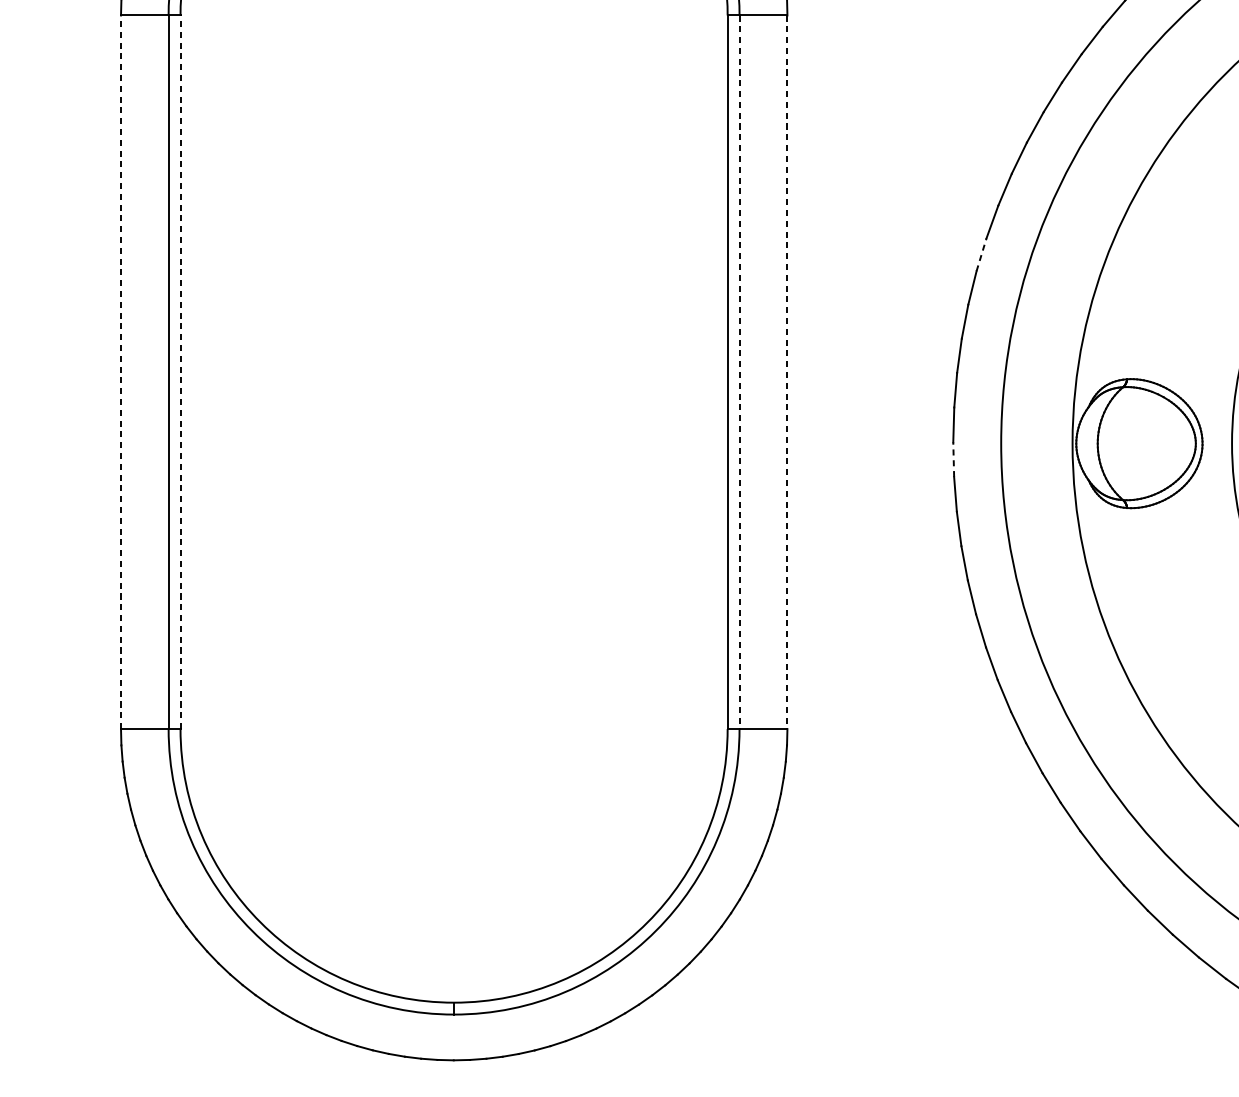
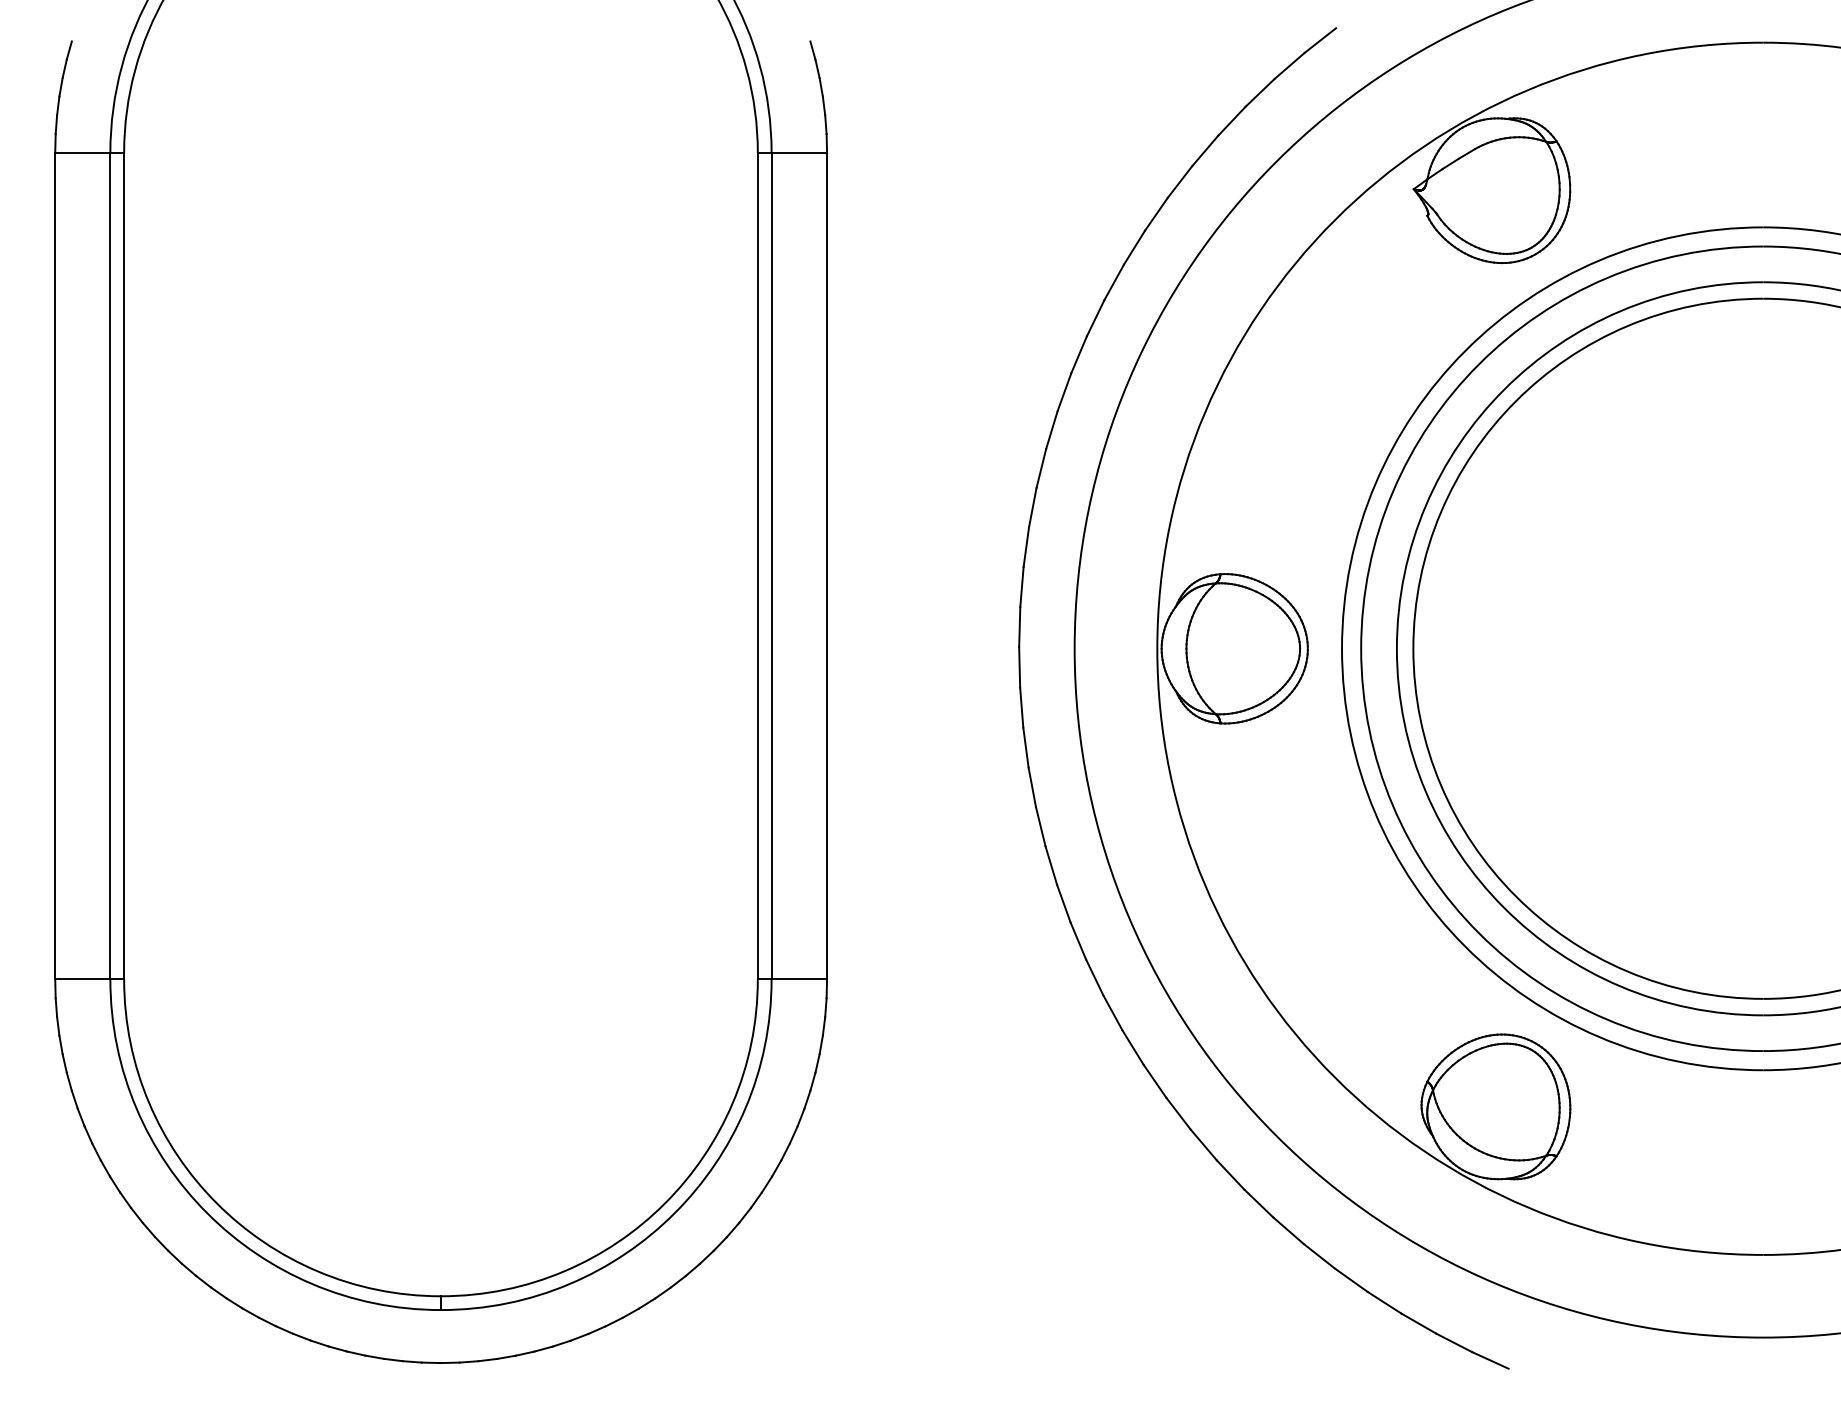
line: (981, 255) -> (1051, 430), dashed -> solid
line: (121, 371) -> (55, 565), dashed -> solid
line: (180, 371) -> (124, 565), dashed -> solid
line: (739, 372) -> (771, 566), dashed -> solid
line: (787, 372) -> (827, 566), dashed -> solid
line: (953, 458) -> (1019, 666), dashed -> solid

